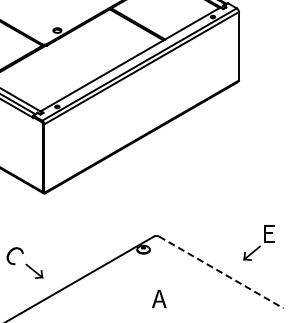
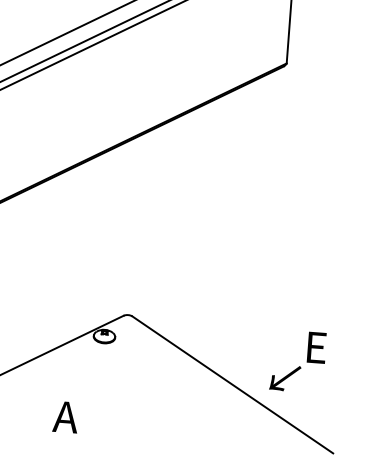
text: (258, 242) -> (297, 360), moved
line: (221, 272) -> (232, 384), dashed -> solid
text: (159, 298) -> (66, 416), moved

